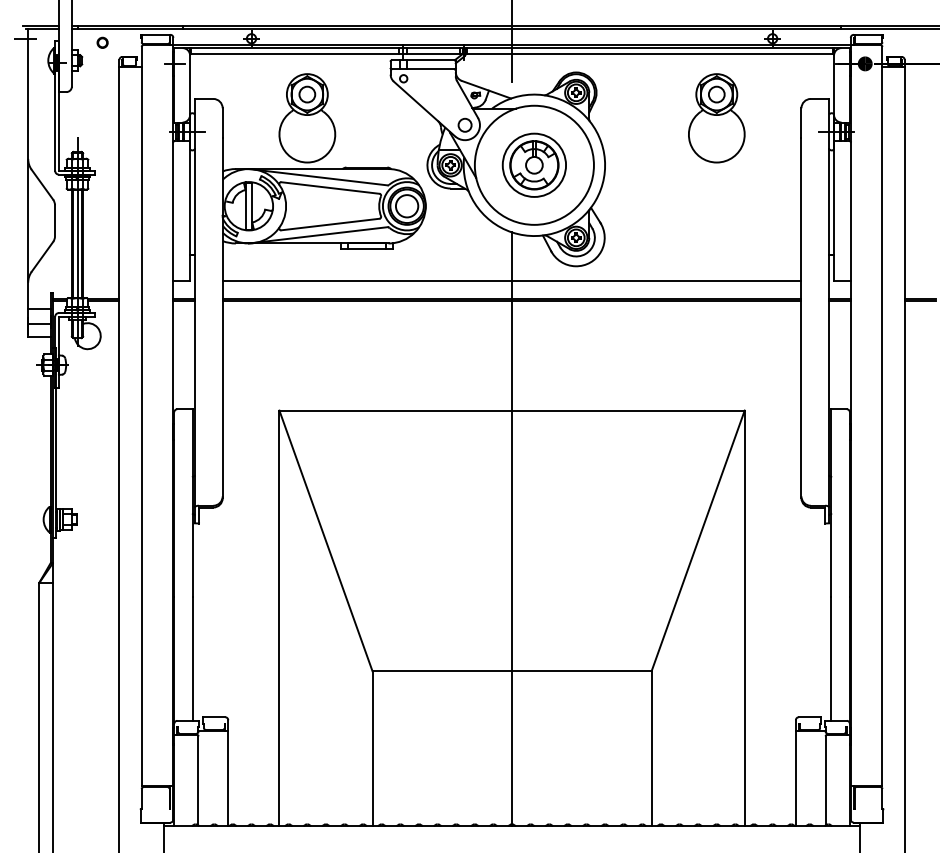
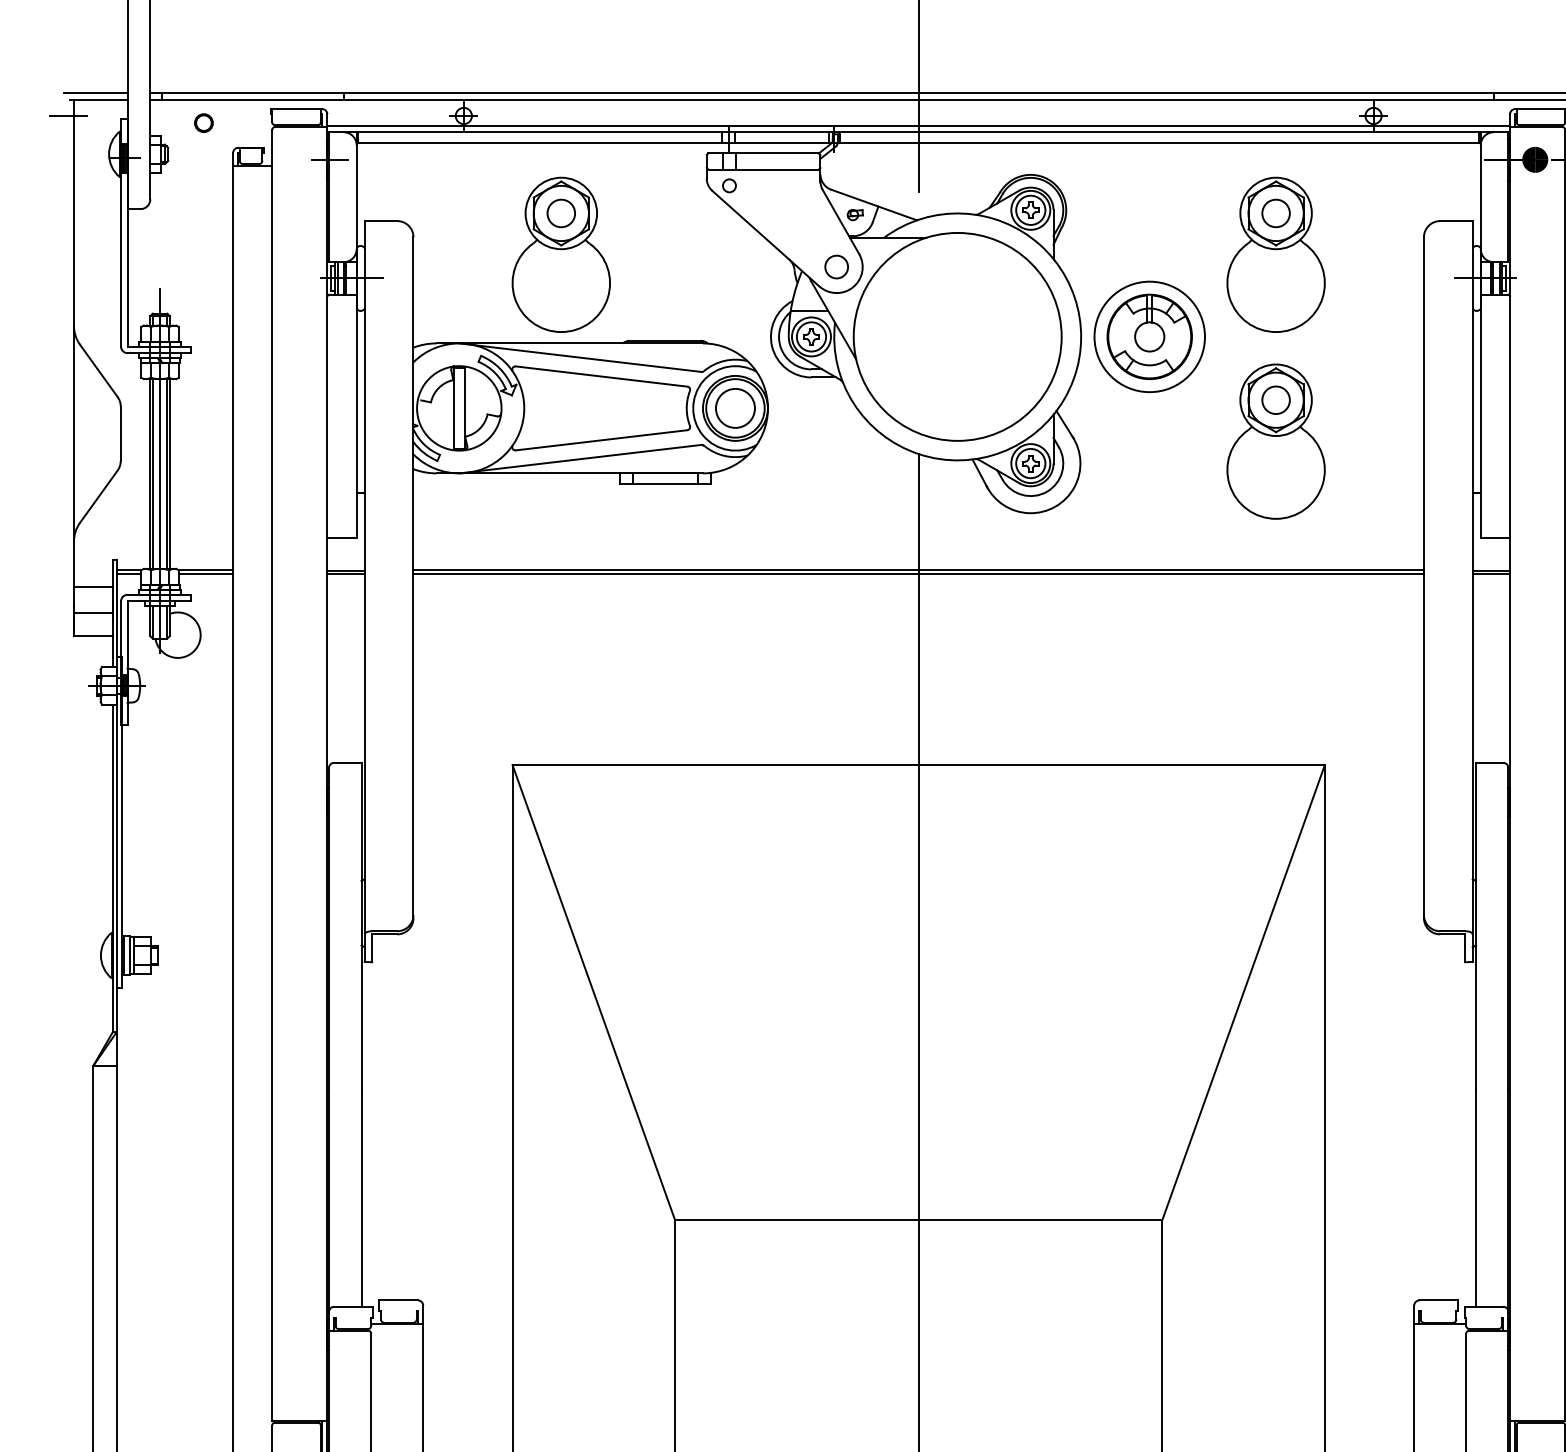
part: (533, 164) -> (1148, 335), moved
part: (716, 225) -> (1275, 441), added
line: (511, 280) -> (917, 537), removed

